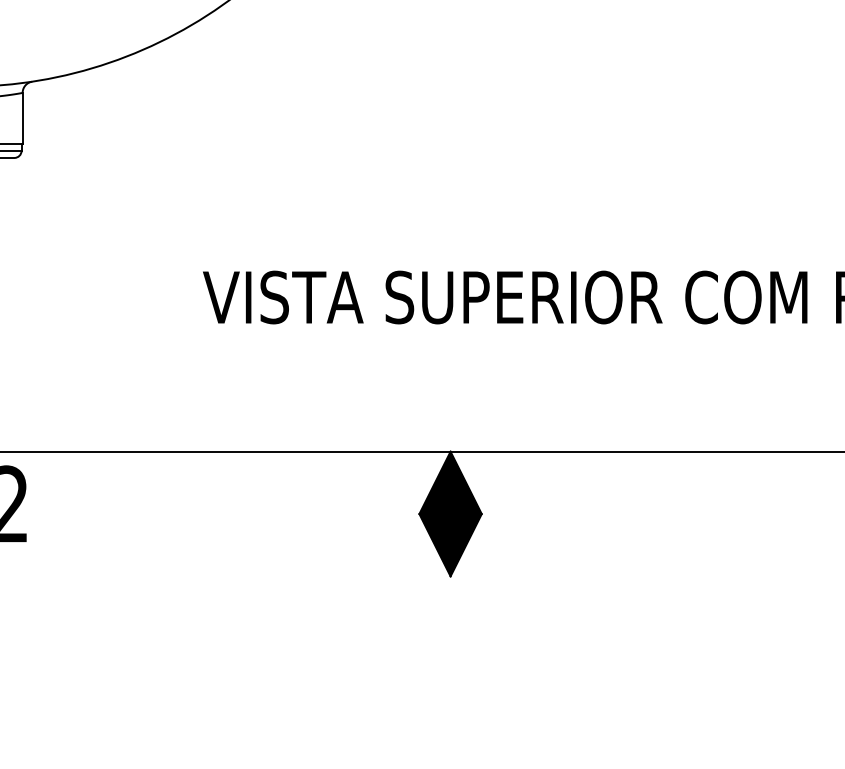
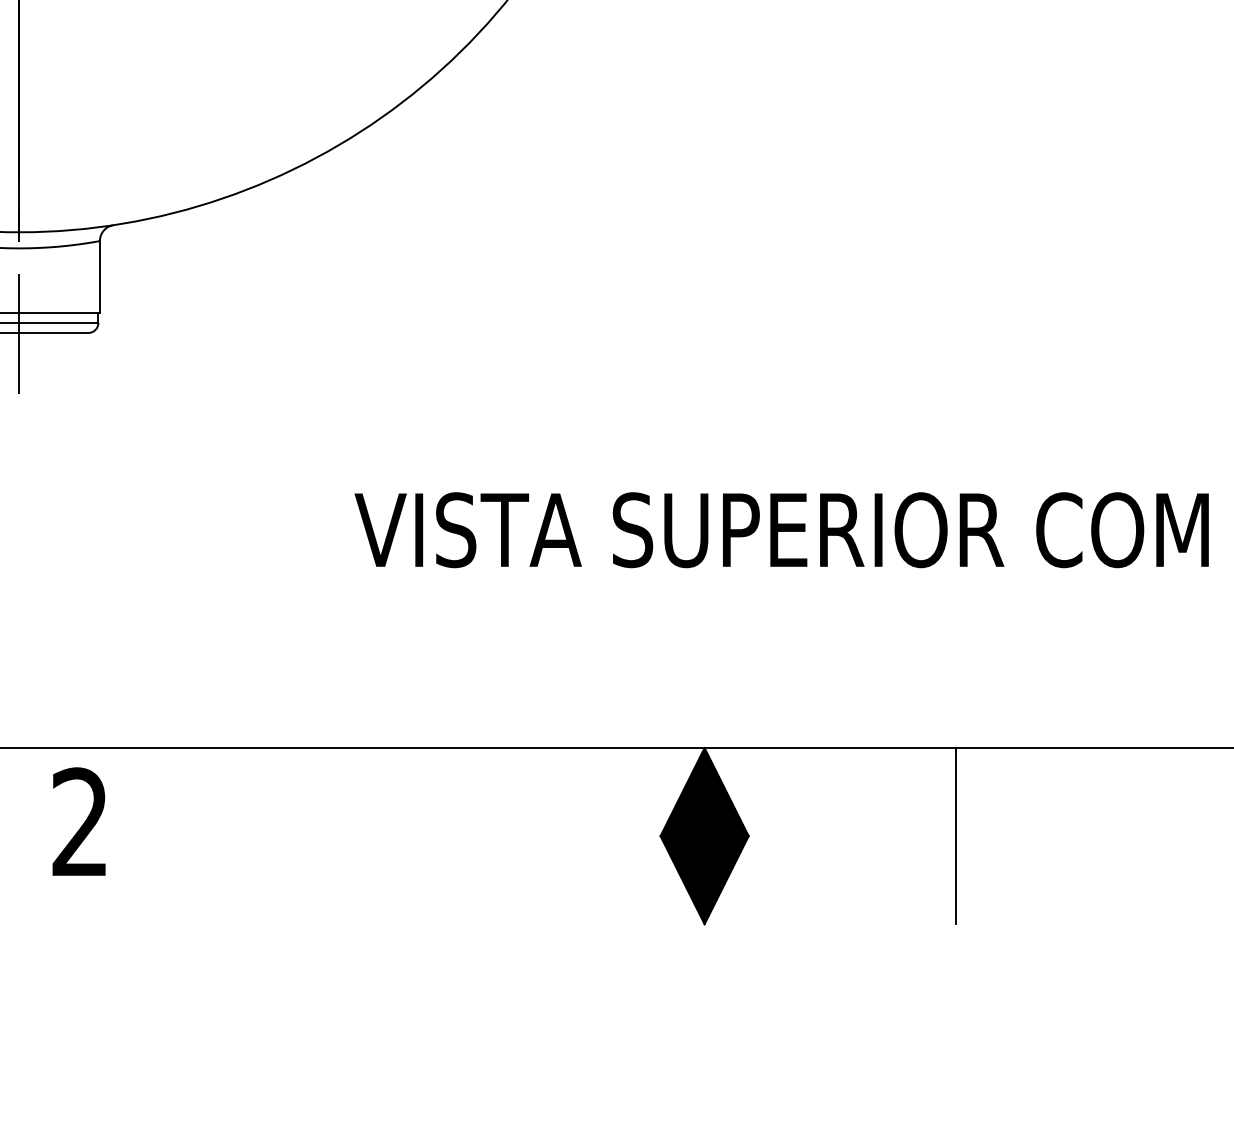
line: (628, 514) -> (956, 836), added

